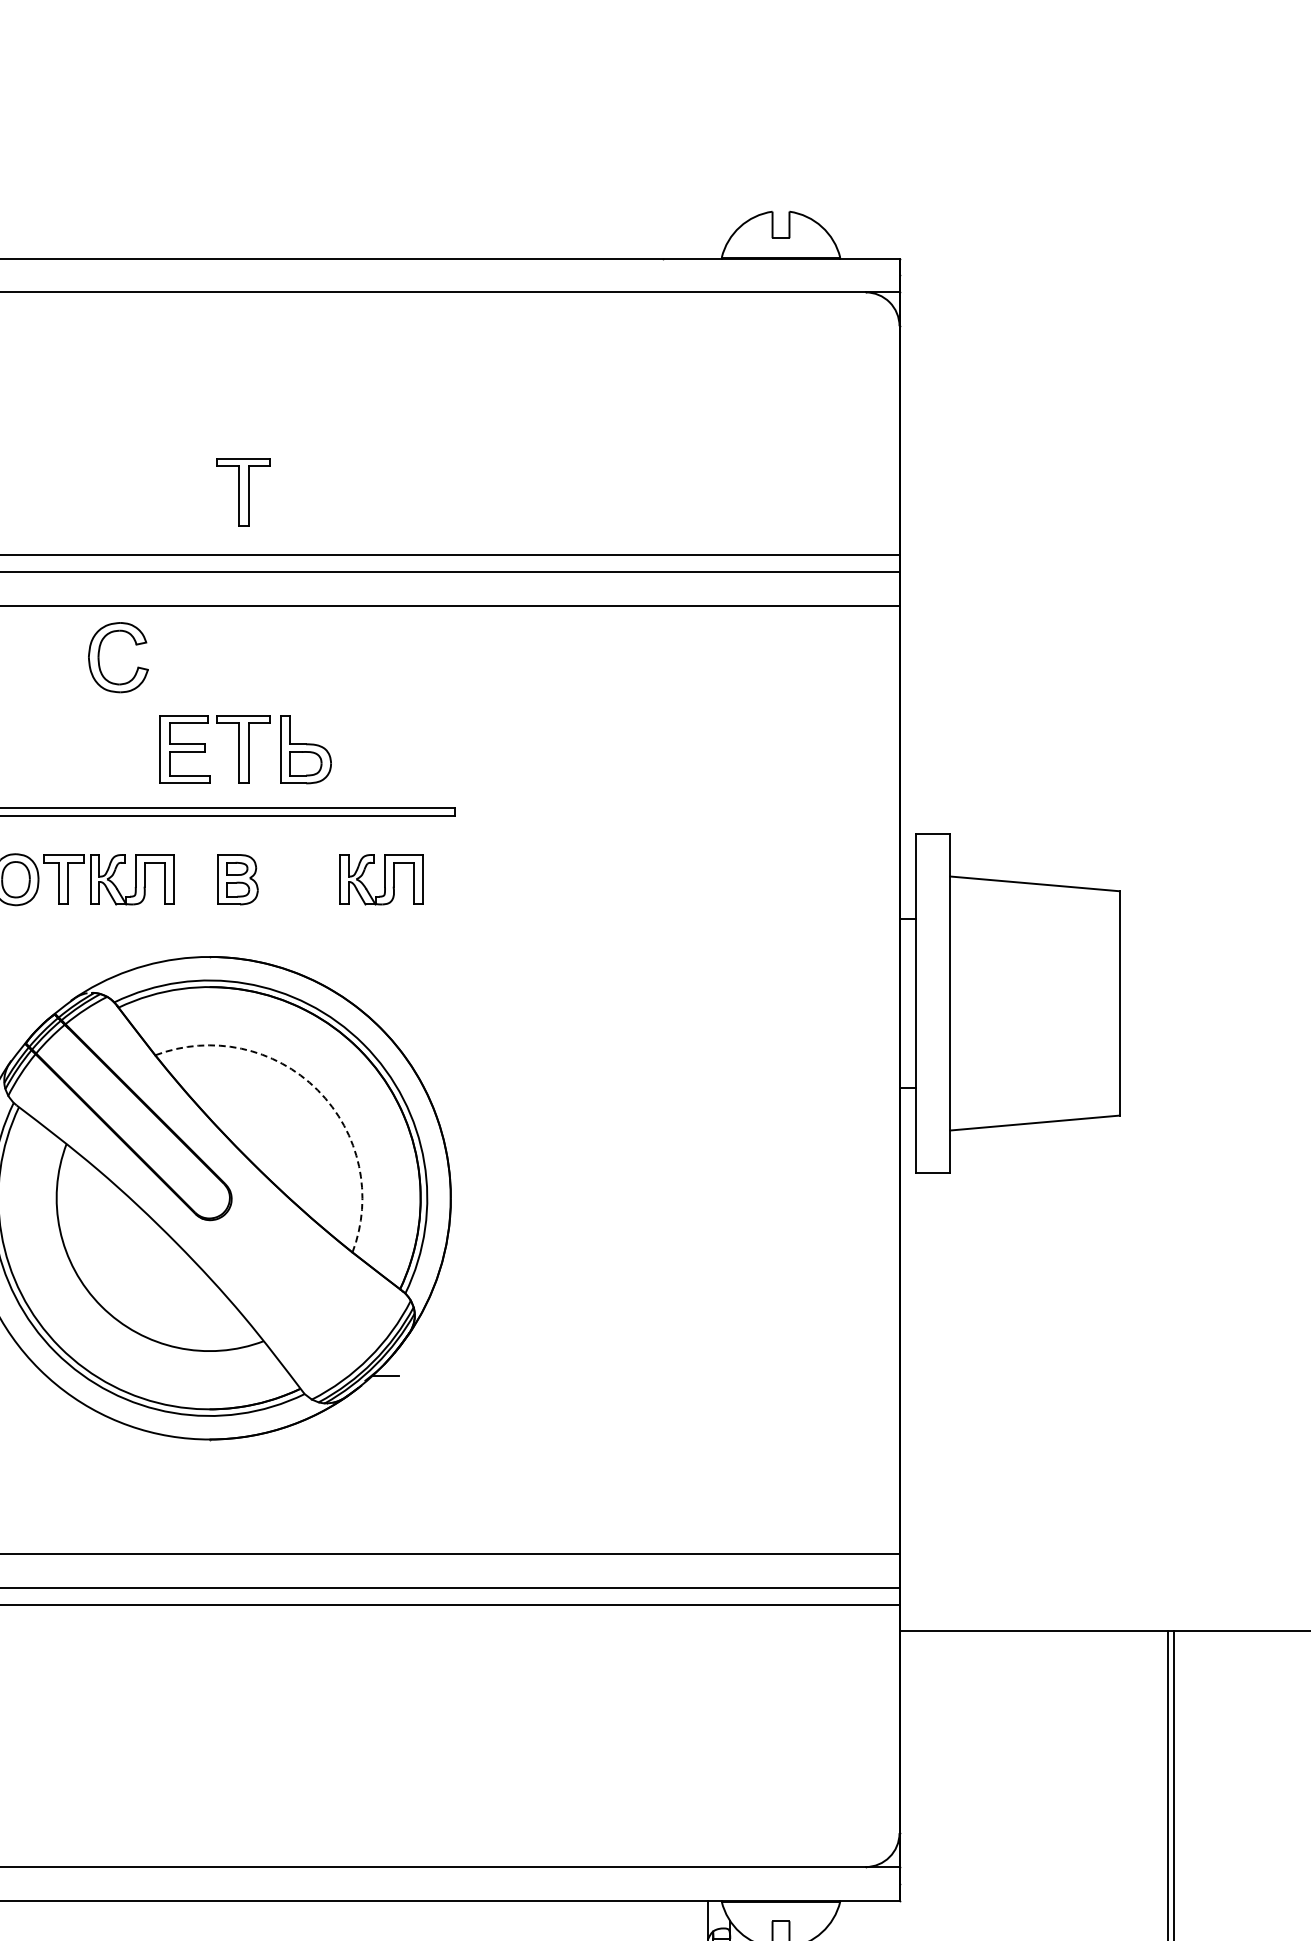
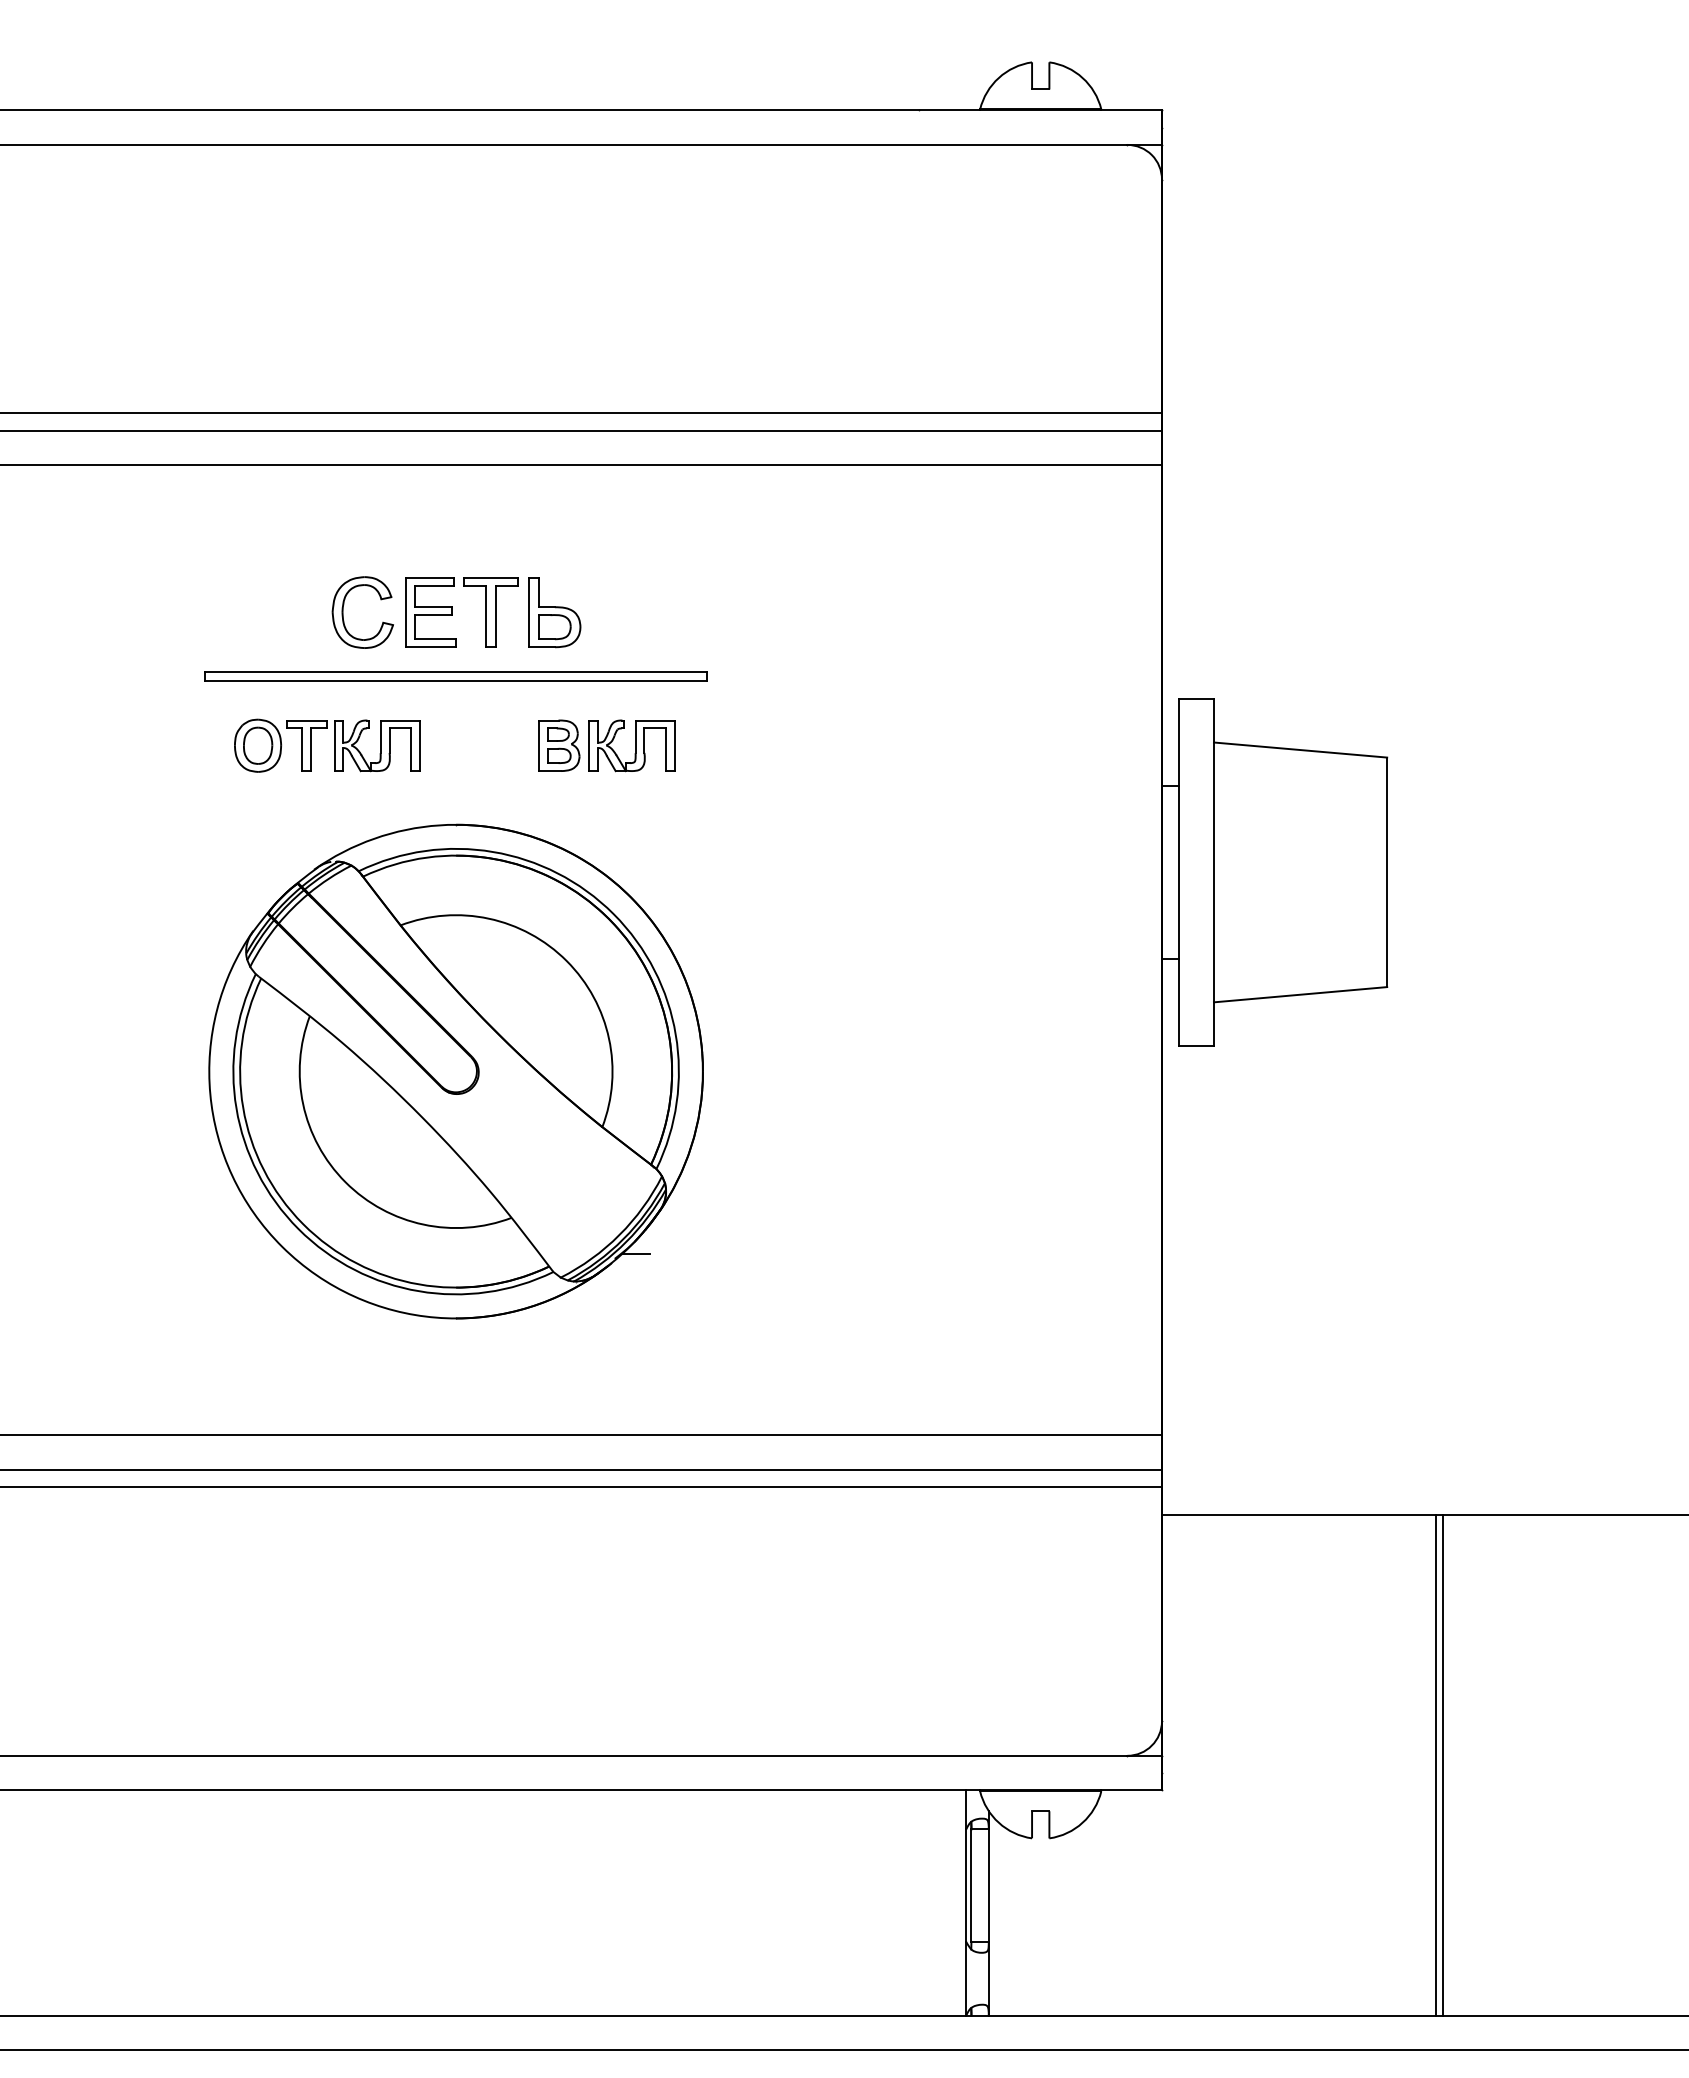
part: (243, 492) -> (490, 349), removed
part: (99, 657) -> (343, 612), moved
part: (238, 879) -> (559, 745), moved
arc: (317, 1090) -> (566, 961), dashed -> solid

